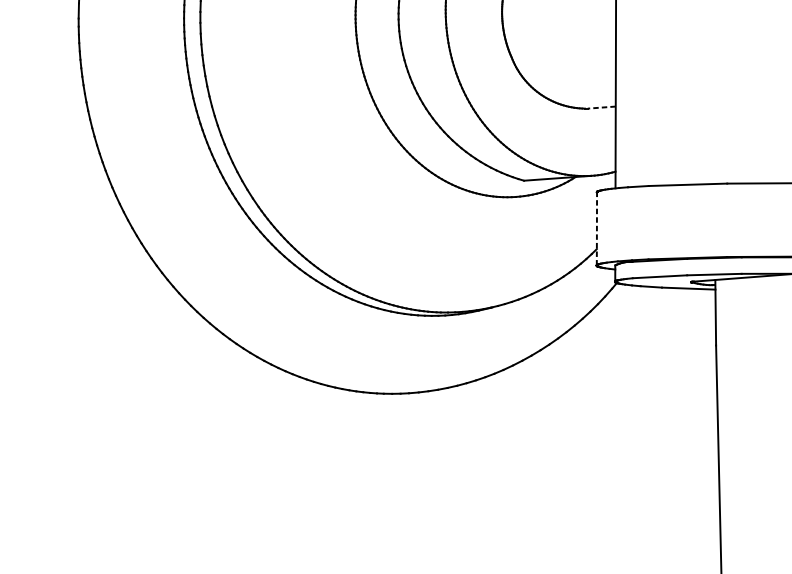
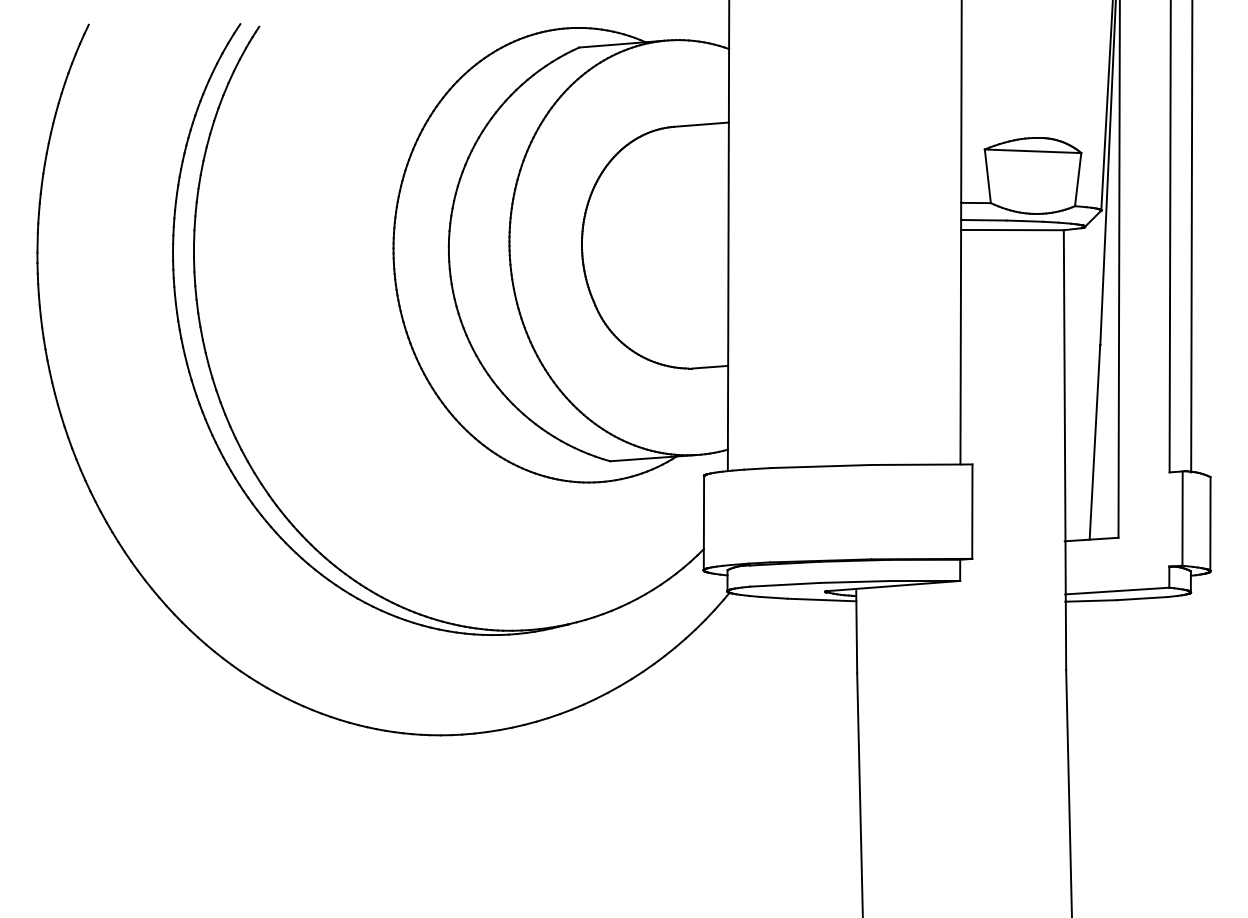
line: (601, 107) -> (709, 367), dashed -> solid
line: (596, 228) -> (703, 522), dashed -> solid

